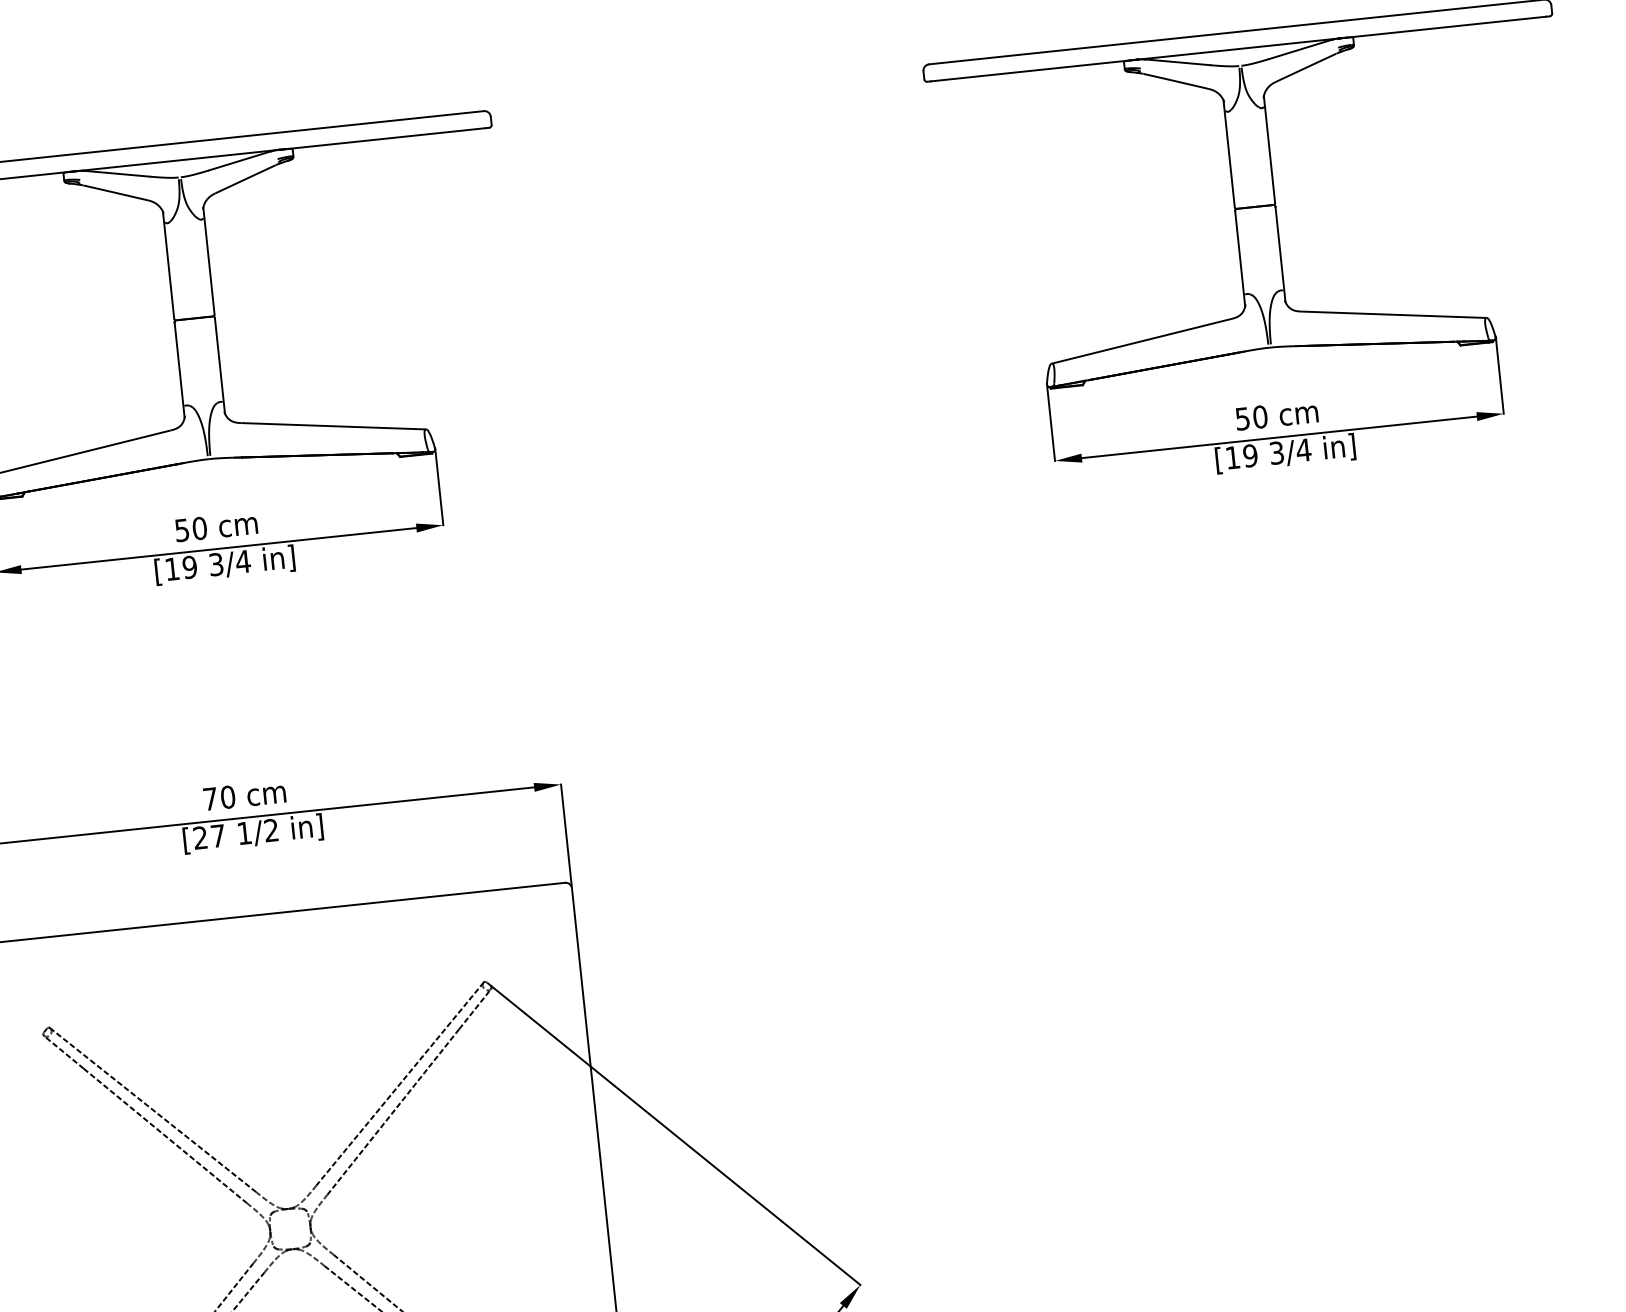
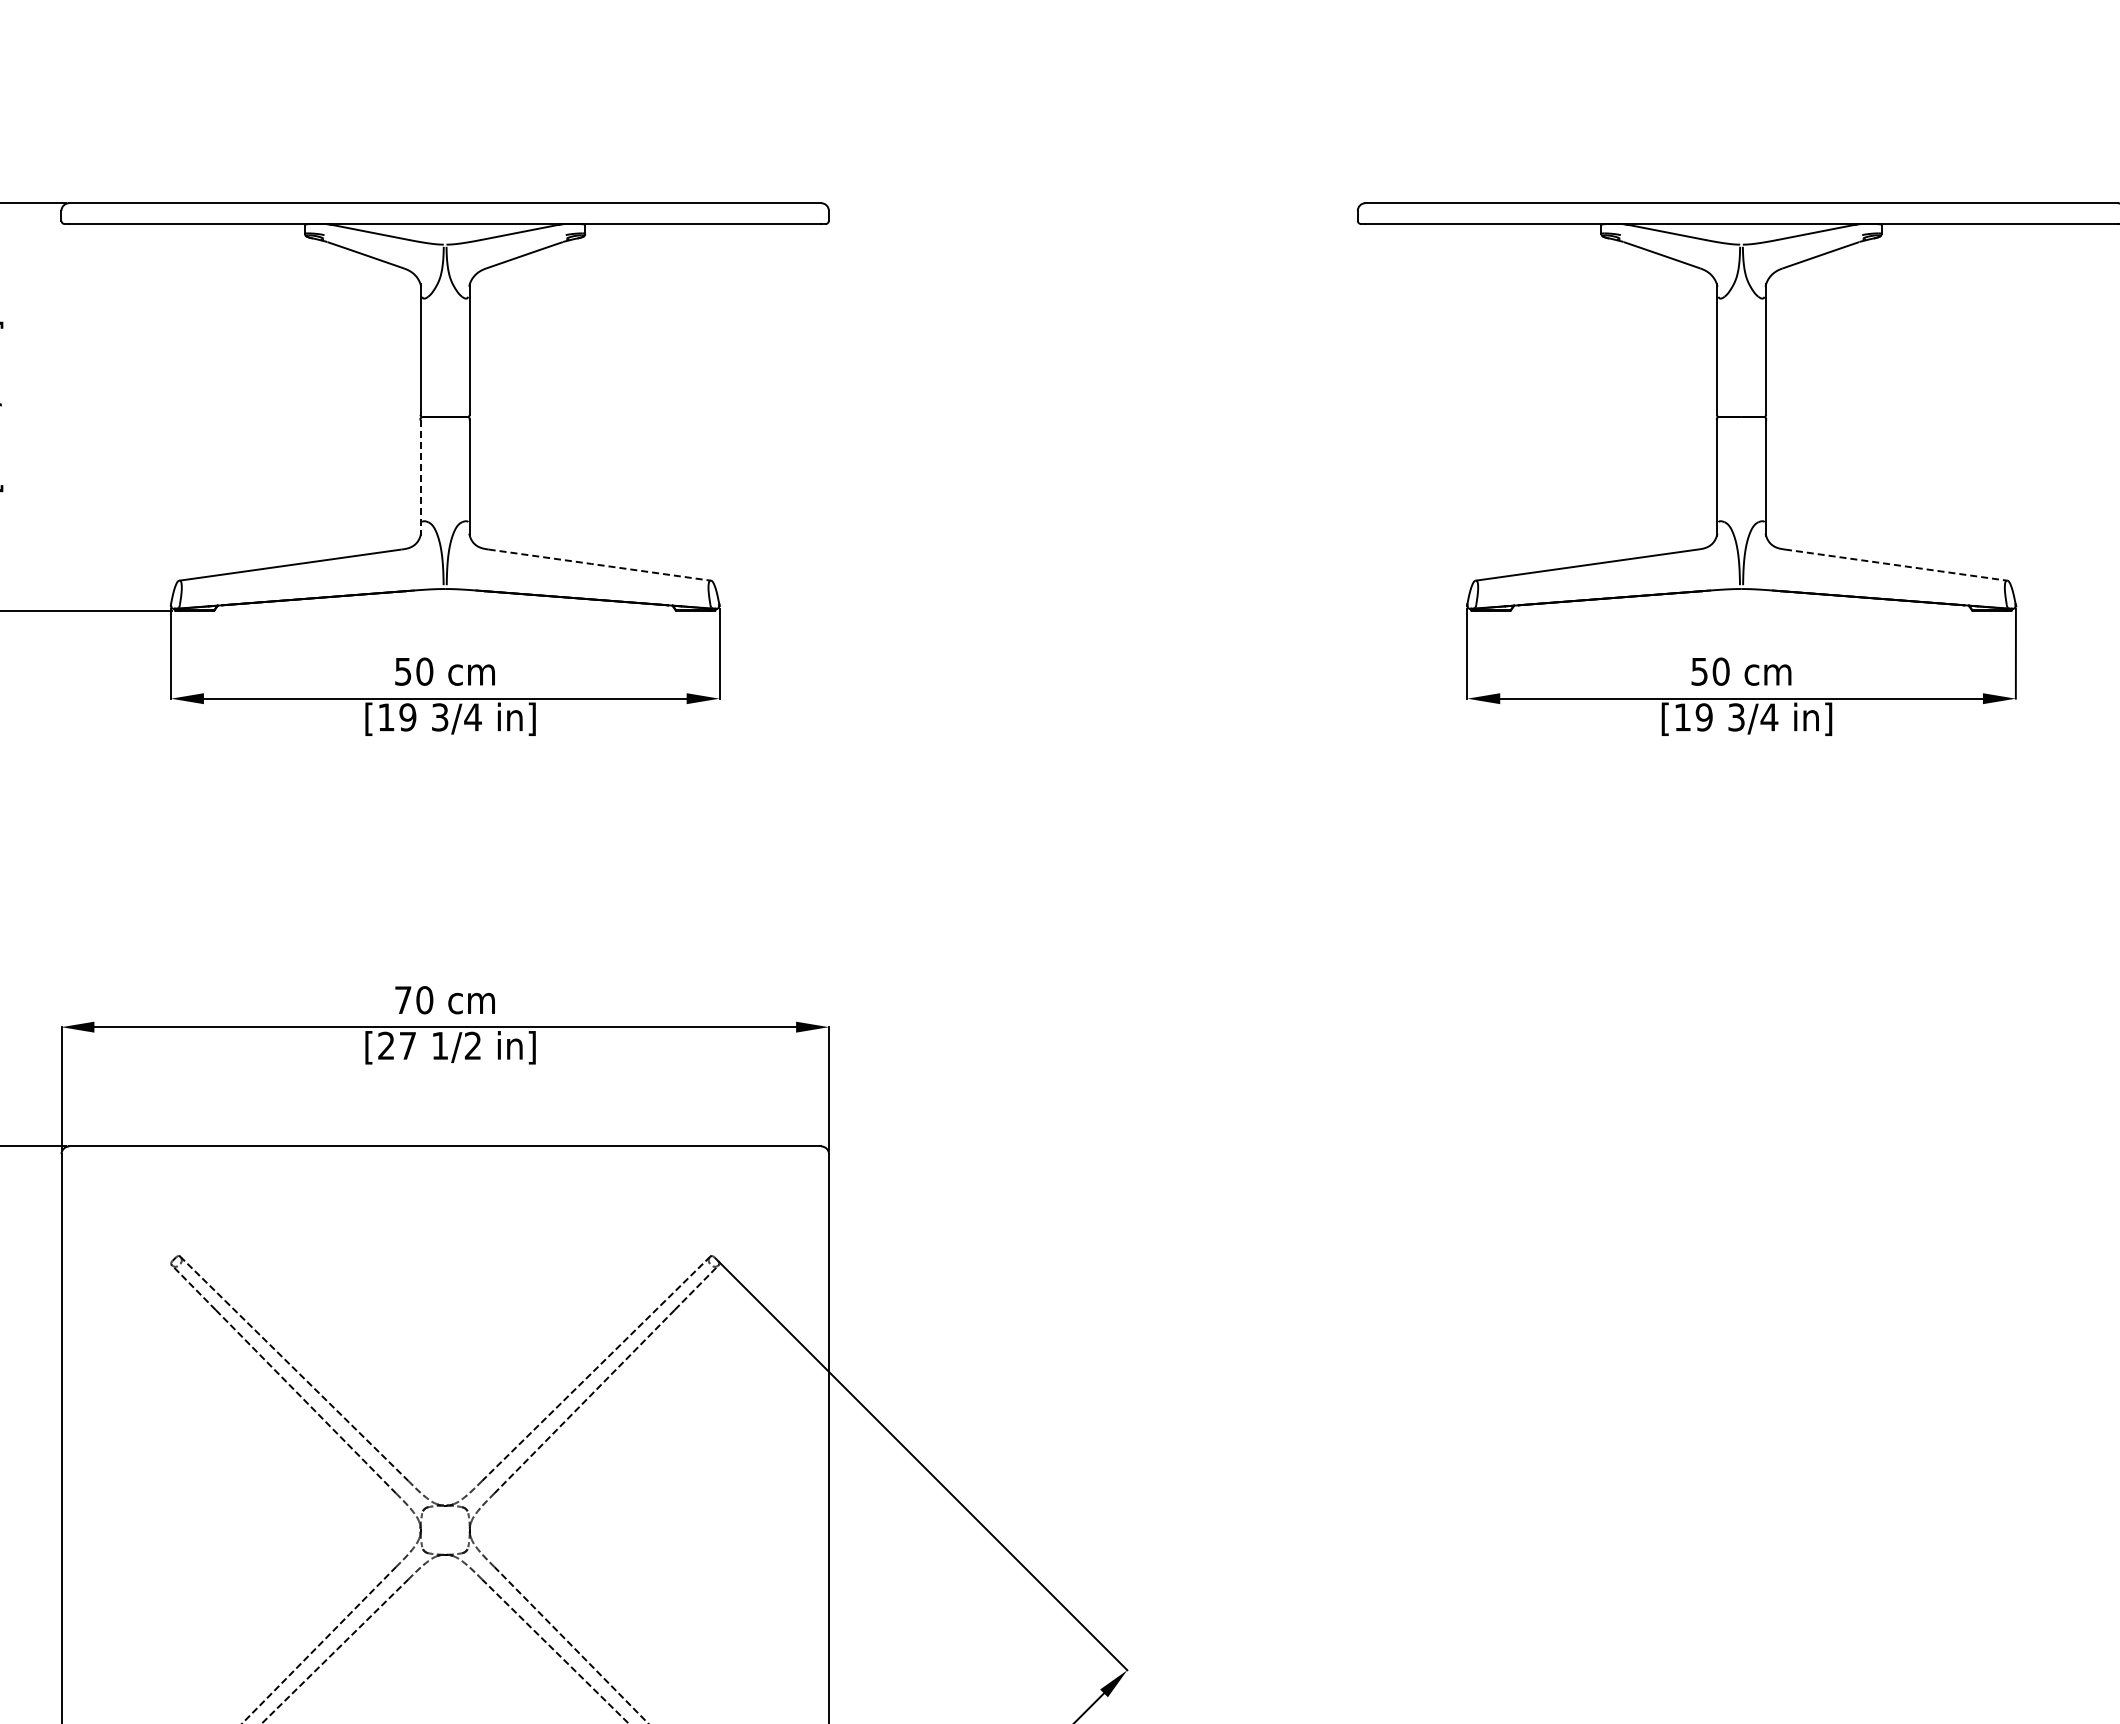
line: (1393, 315) -> (1895, 565), solid -> dashed
line: (179, 370) -> (420, 478), solid -> dashed
line: (333, 426) -> (599, 565), solid -> dashed

